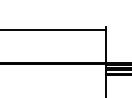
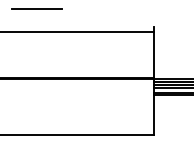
line: (22, 13) -> (36, 8), added

